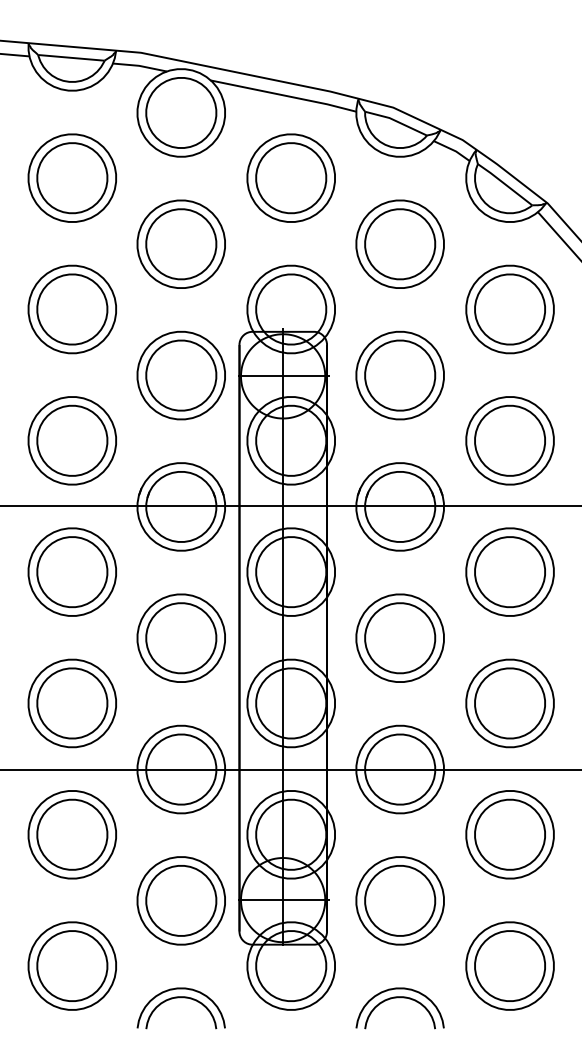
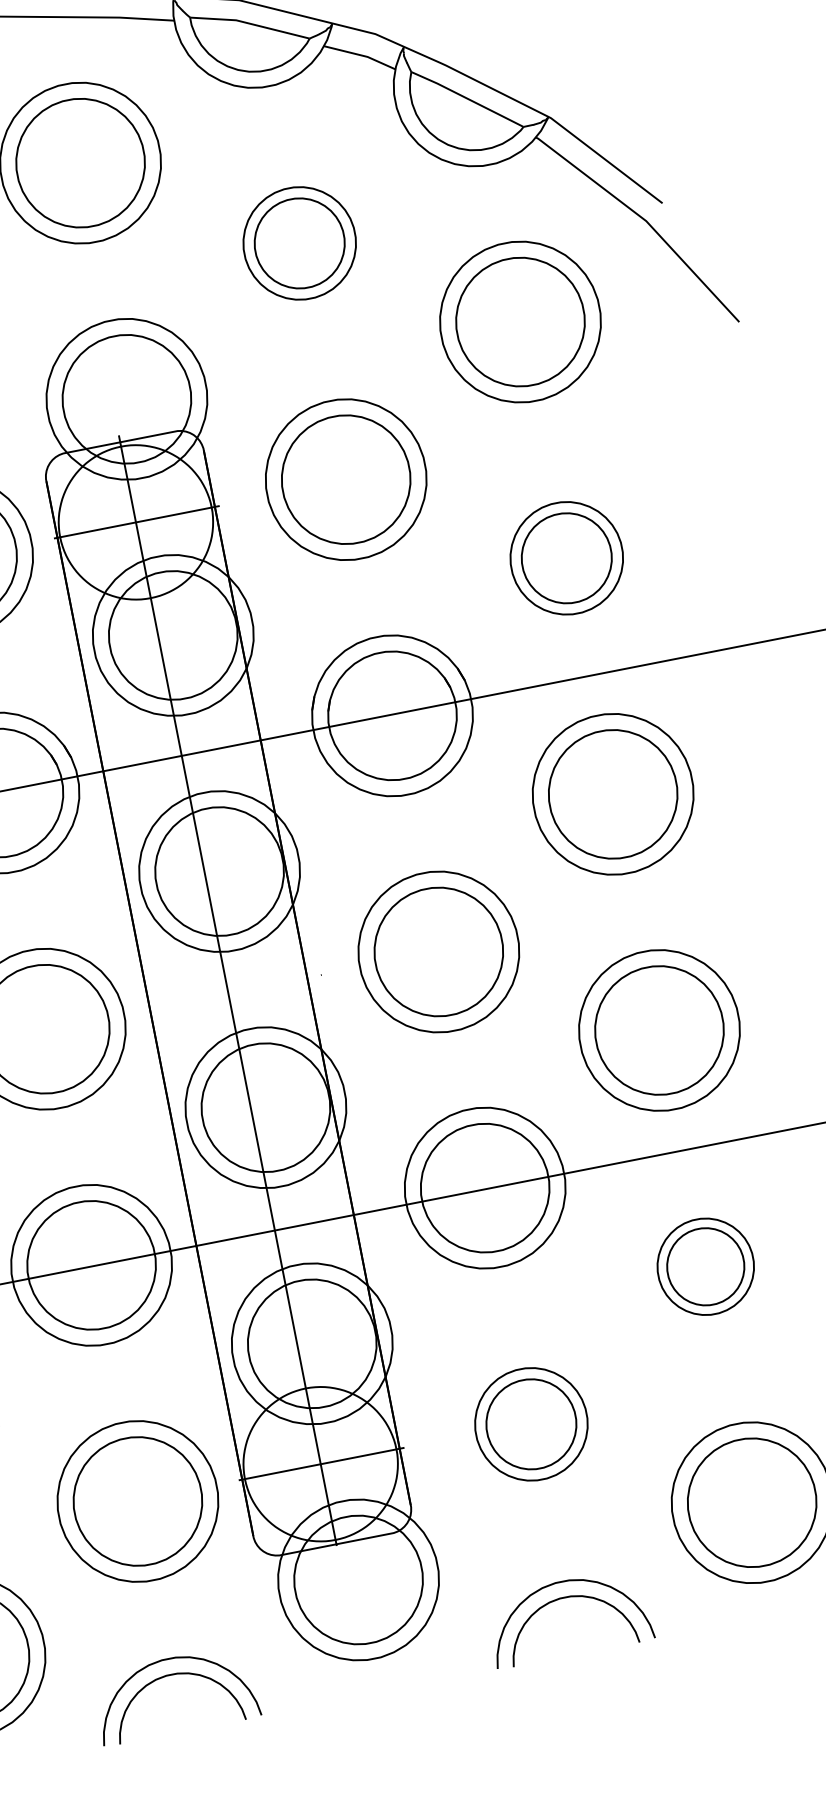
part: (399, 243) -> (298, 242), size x0.7
part: (509, 440) -> (565, 557), size x0.7
part: (509, 834) -> (704, 1266), size x0.6
part: (399, 900) -> (530, 1423), size x0.7

